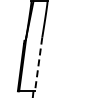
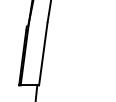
line: (38, 64) -> (43, 54), dashed -> solid

